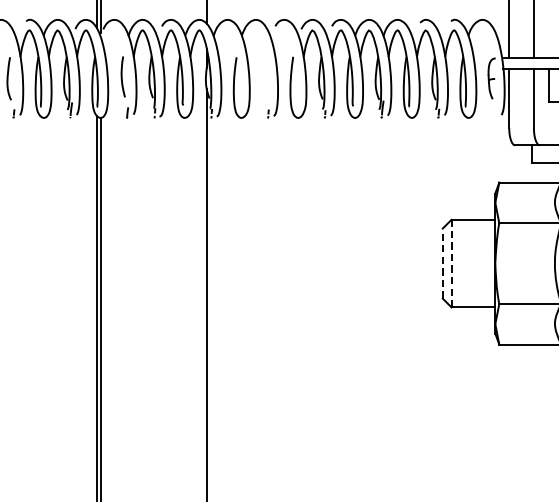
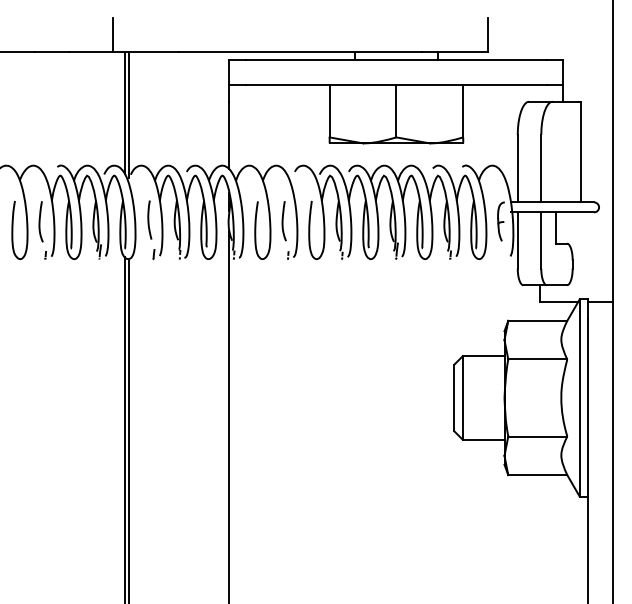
curve: (263, 78) -> (283, 221), added
line: (442, 263) -> (454, 397), dashed -> solid
line: (451, 264) -> (462, 398), dashed -> solid

